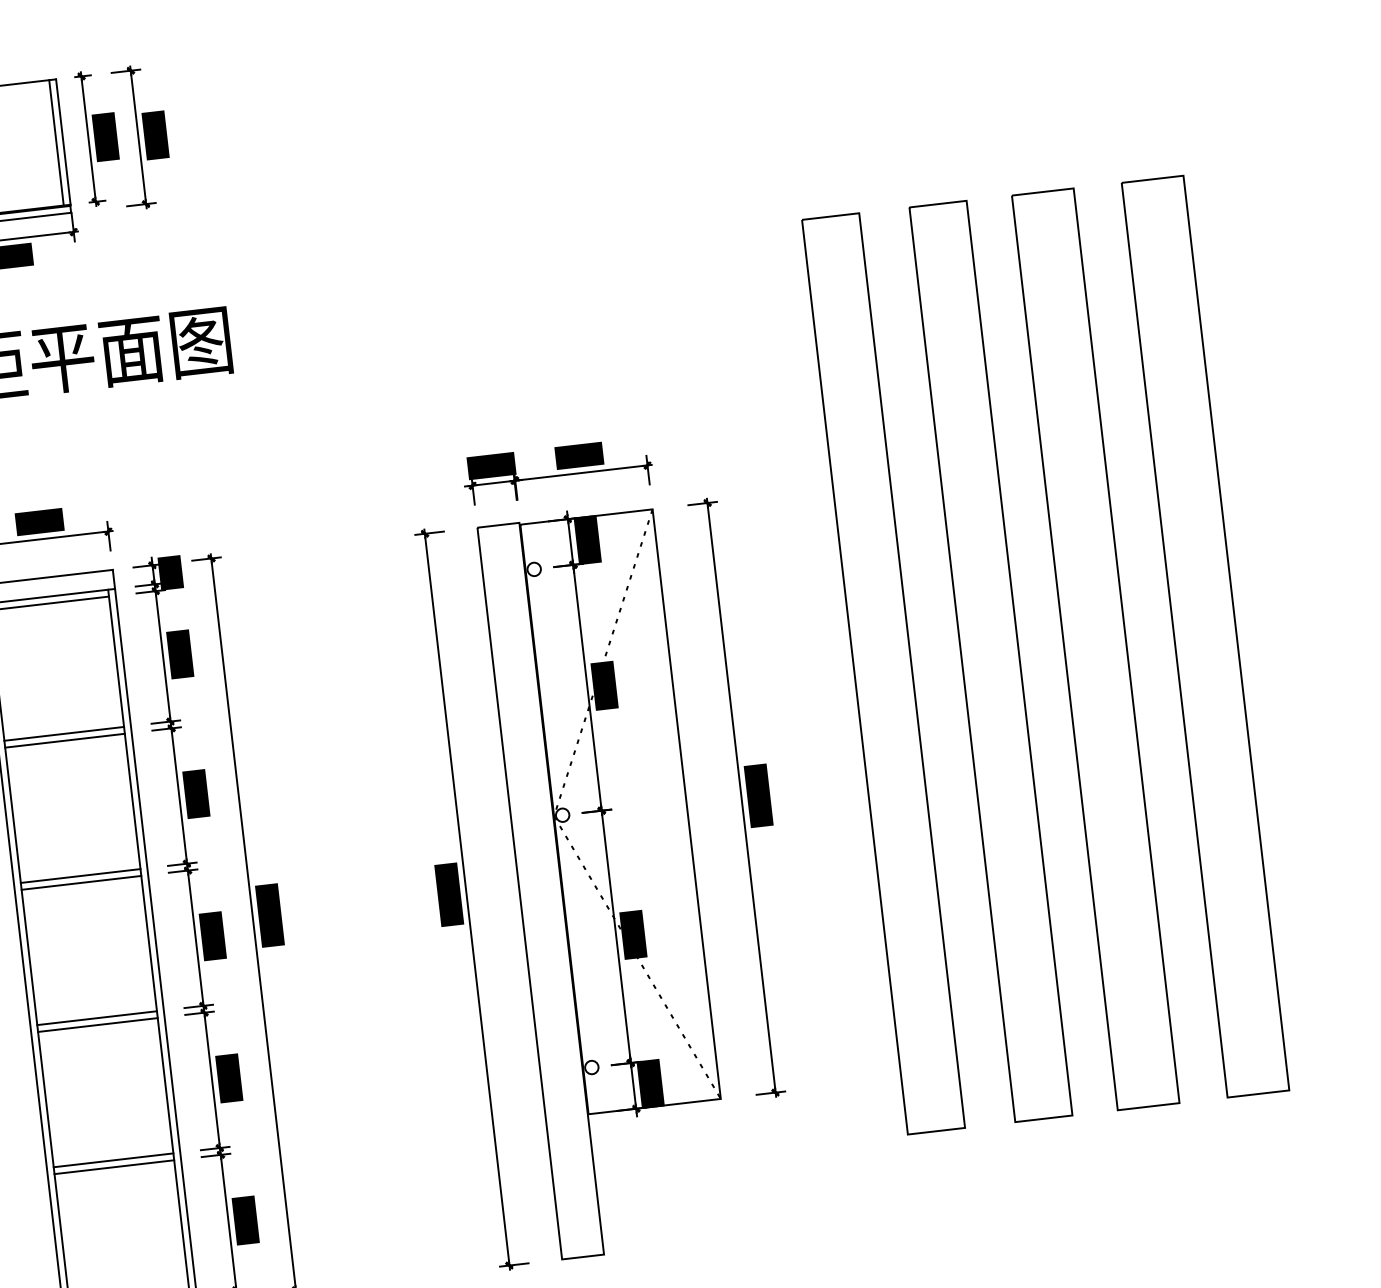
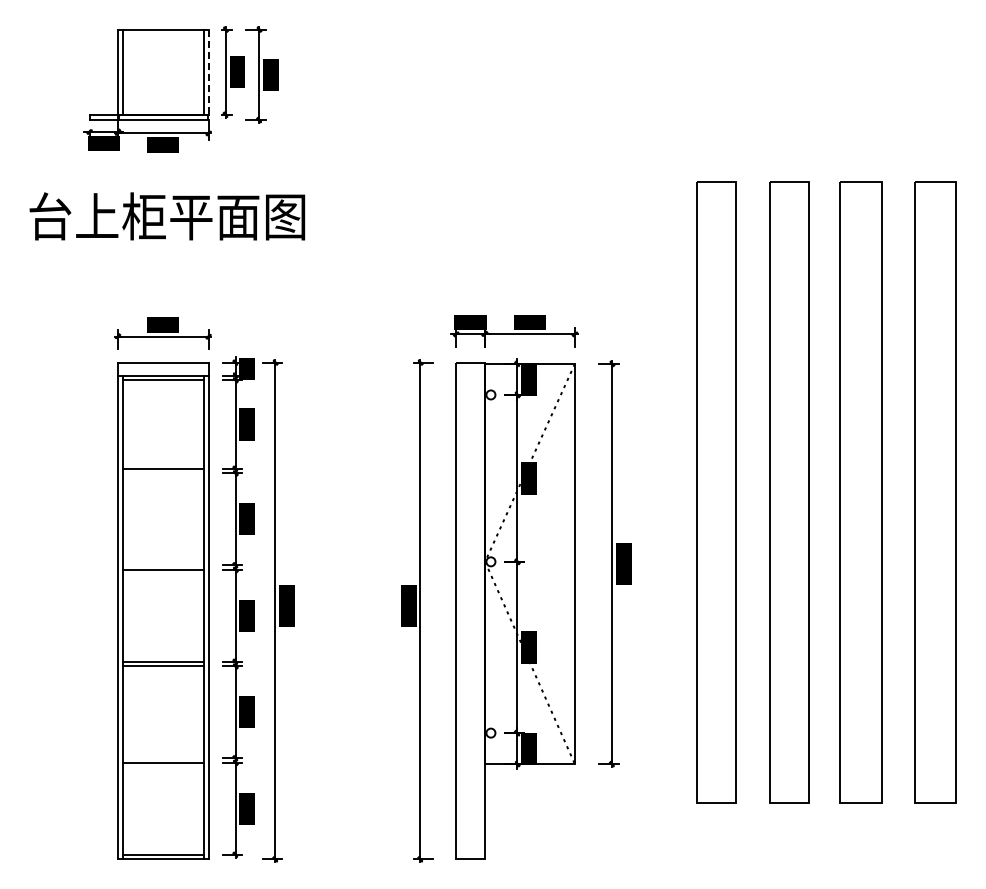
line: (63, 142) -> (208, 72), solid -> dashed
line: (63, 741) -> (162, 473), removed
line: (79, 876) -> (162, 565), removed
line: (112, 1160) -> (162, 758), removed

